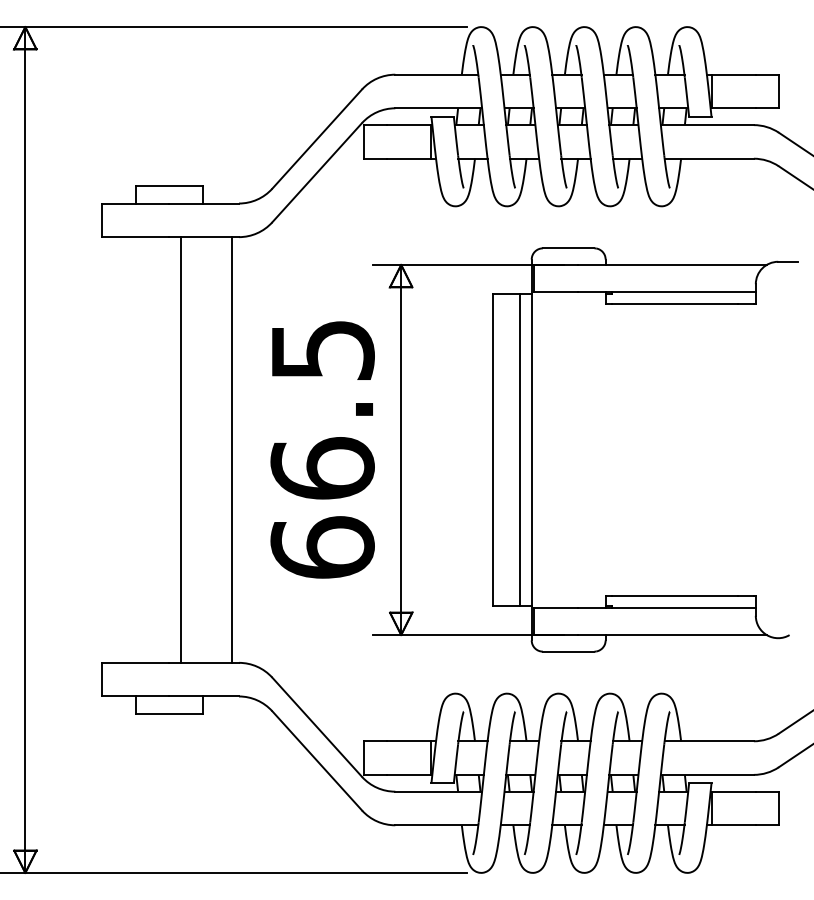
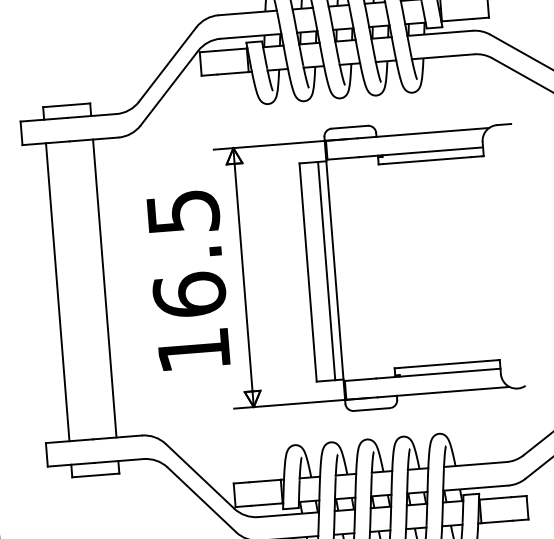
line: (180, 449) -> (57, 291), moved
line: (231, 449) -> (104, 288), moved
text: (322, 547) -> (193, 350), 66.5 -> 16.5

